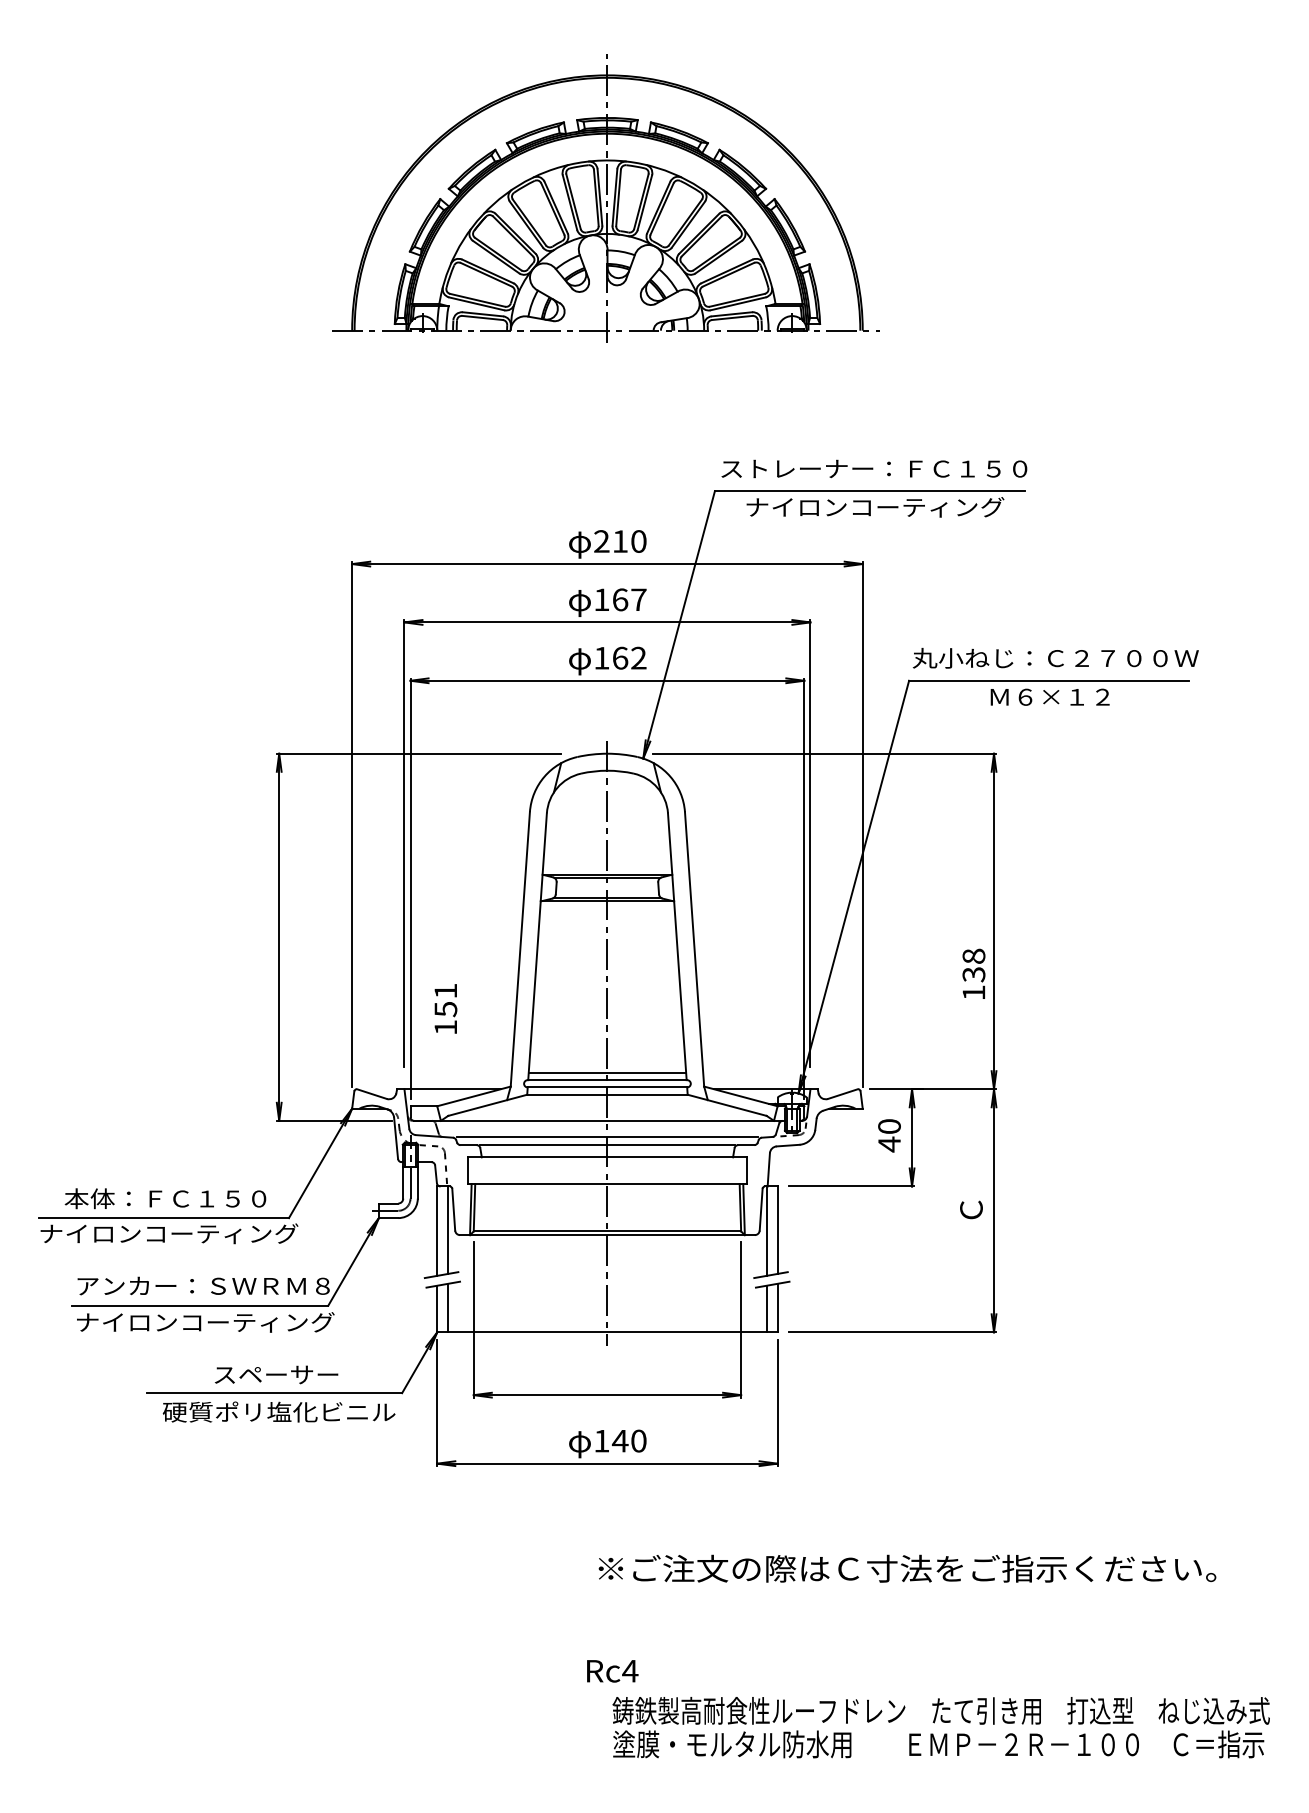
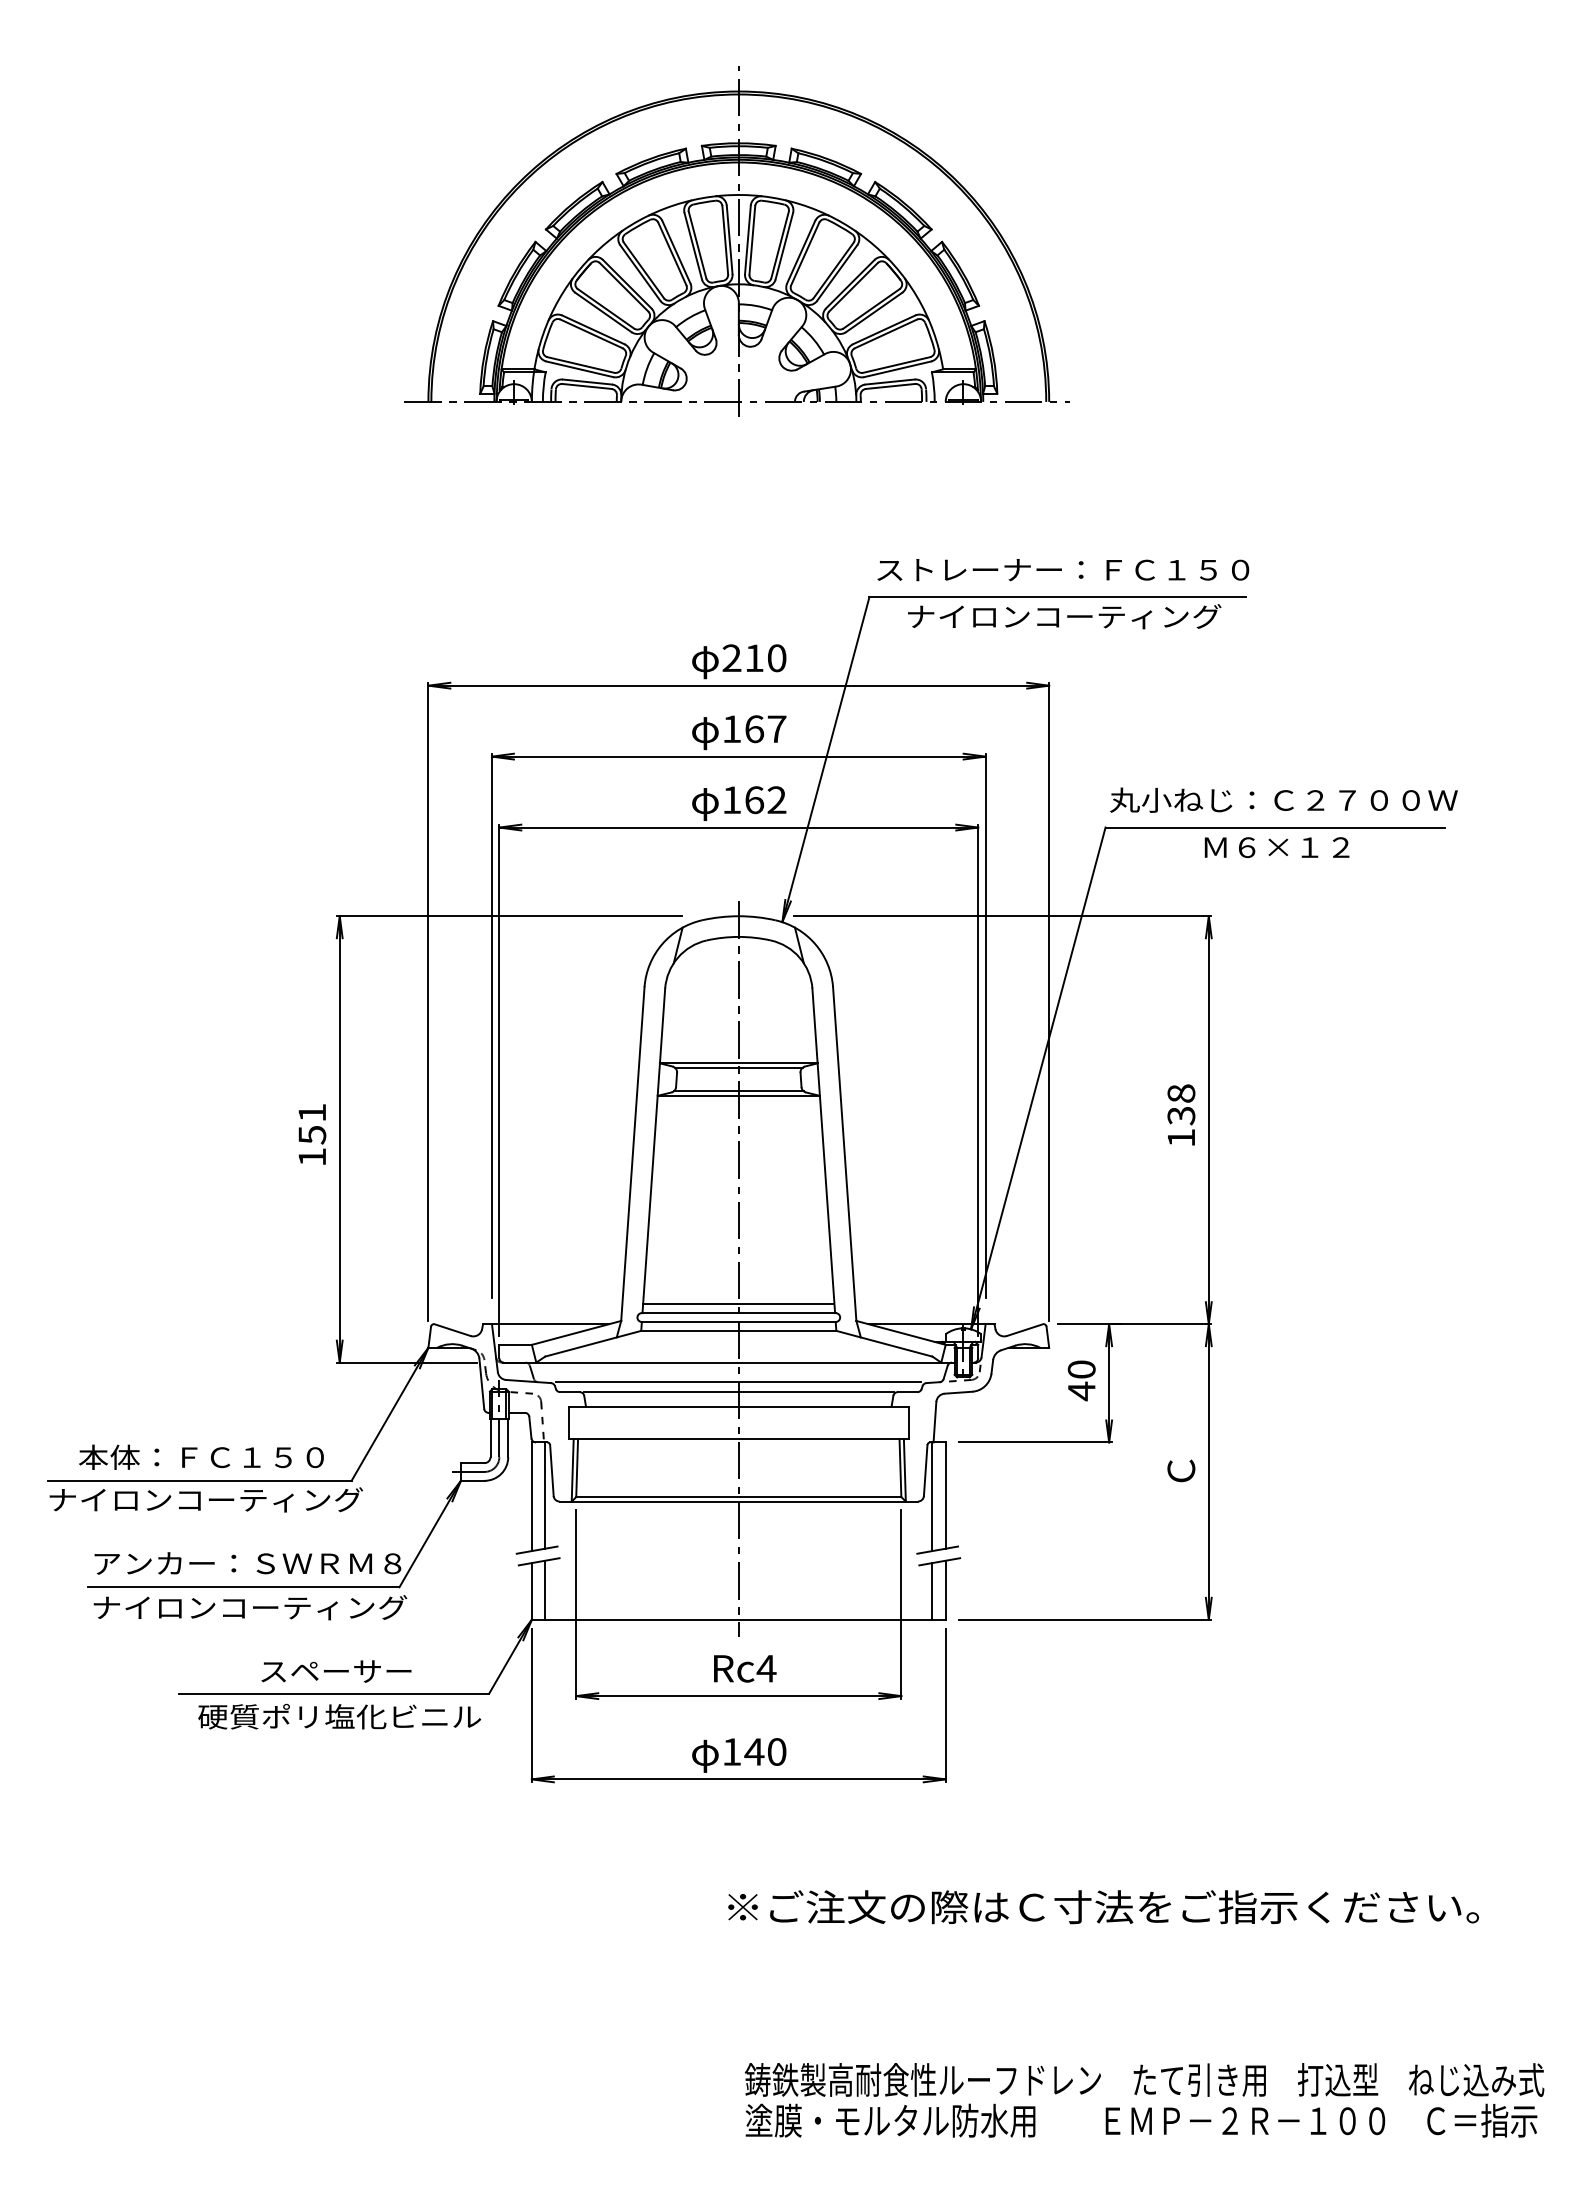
text: (974, 973) -> (1181, 1114), moved
text: (445, 1008) -> (312, 1134), moved
text: (612, 1671) -> (745, 1668), moved

